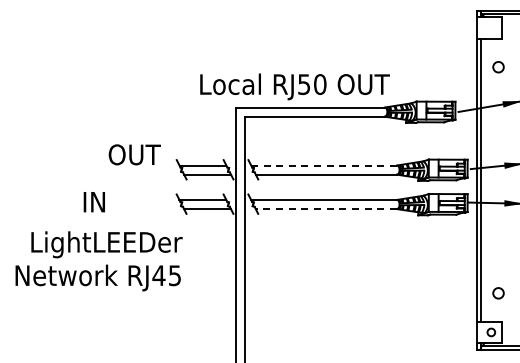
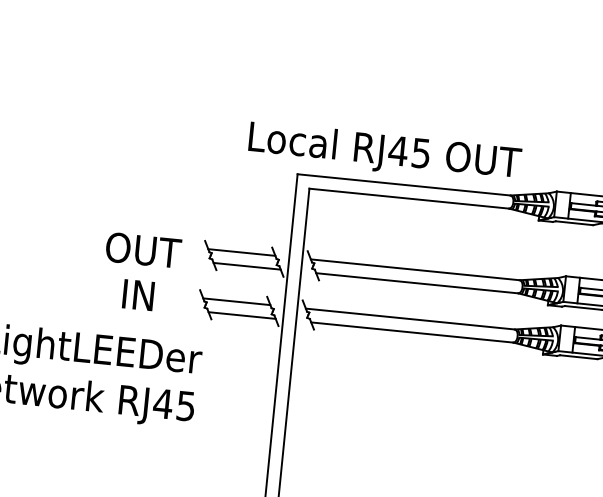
text: (311, 84) -> (408, 152), RJ50 -> RJ45
text: (134, 154) -> (143, 249), moved
line: (324, 165) -> (415, 269), dashed -> solid
text: (93, 202) -> (137, 295), moved
line: (326, 209) -> (412, 333), dashed -> solid

